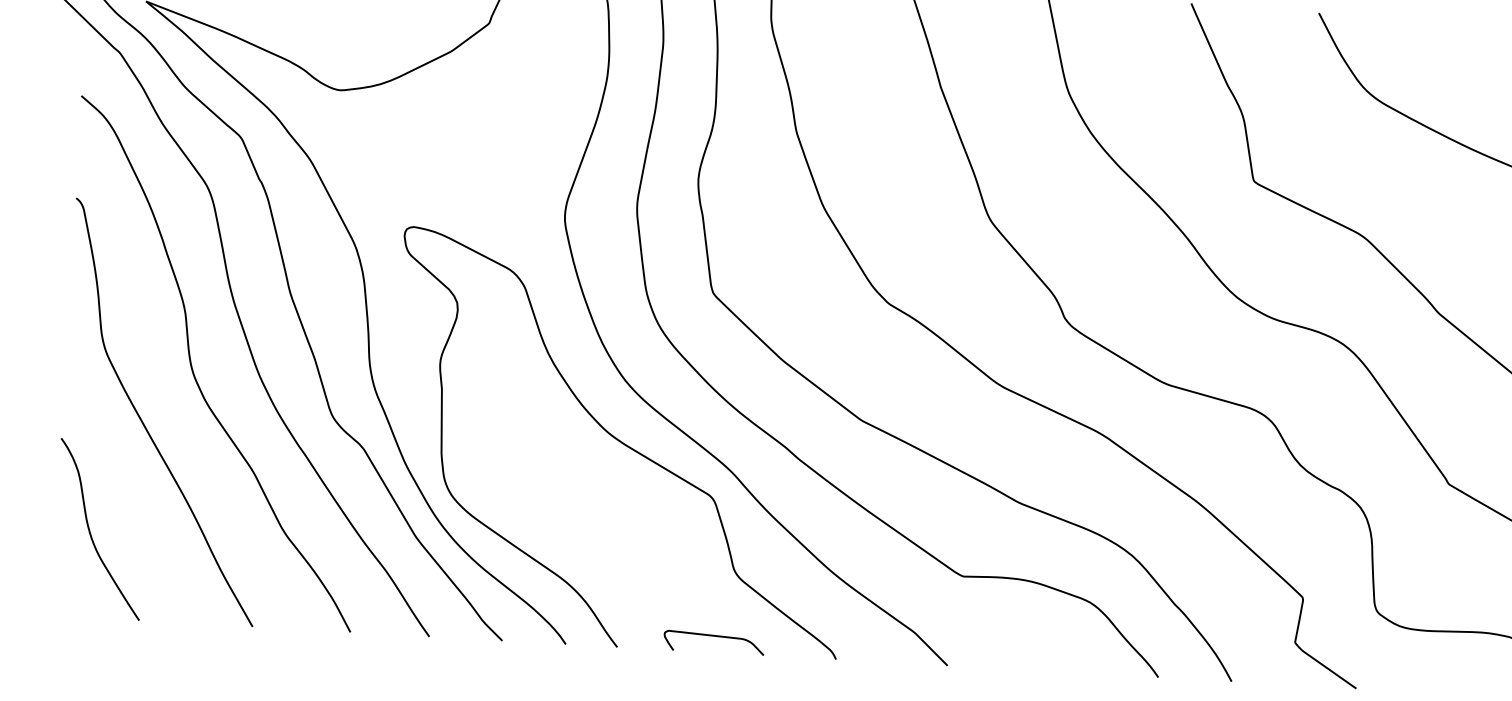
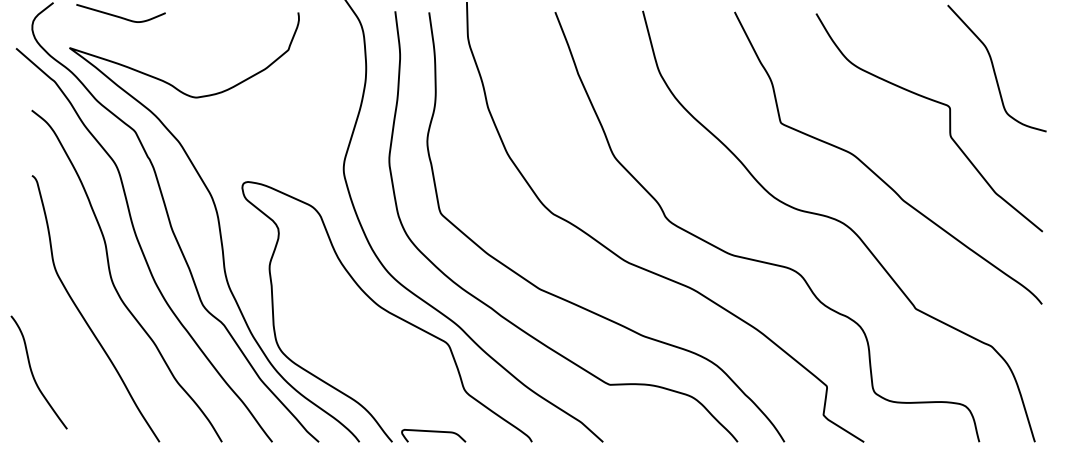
curve: (91, 530) -> (33, 373), moved
curve: (713, 637) -> (433, 432), moved

